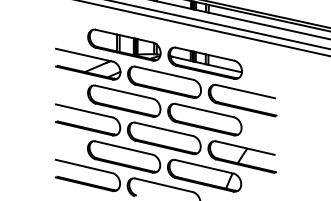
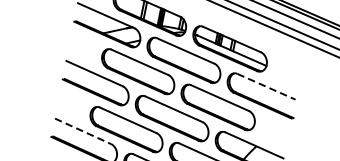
line: (245, 91) -> (266, 86), solid -> dashed
line: (84, 166) -> (83, 131), solid -> dashed

